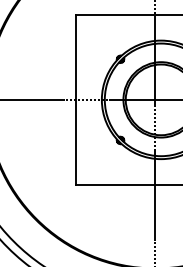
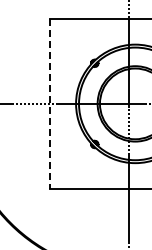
line: (75, 100) -> (49, 104), solid -> dashed

